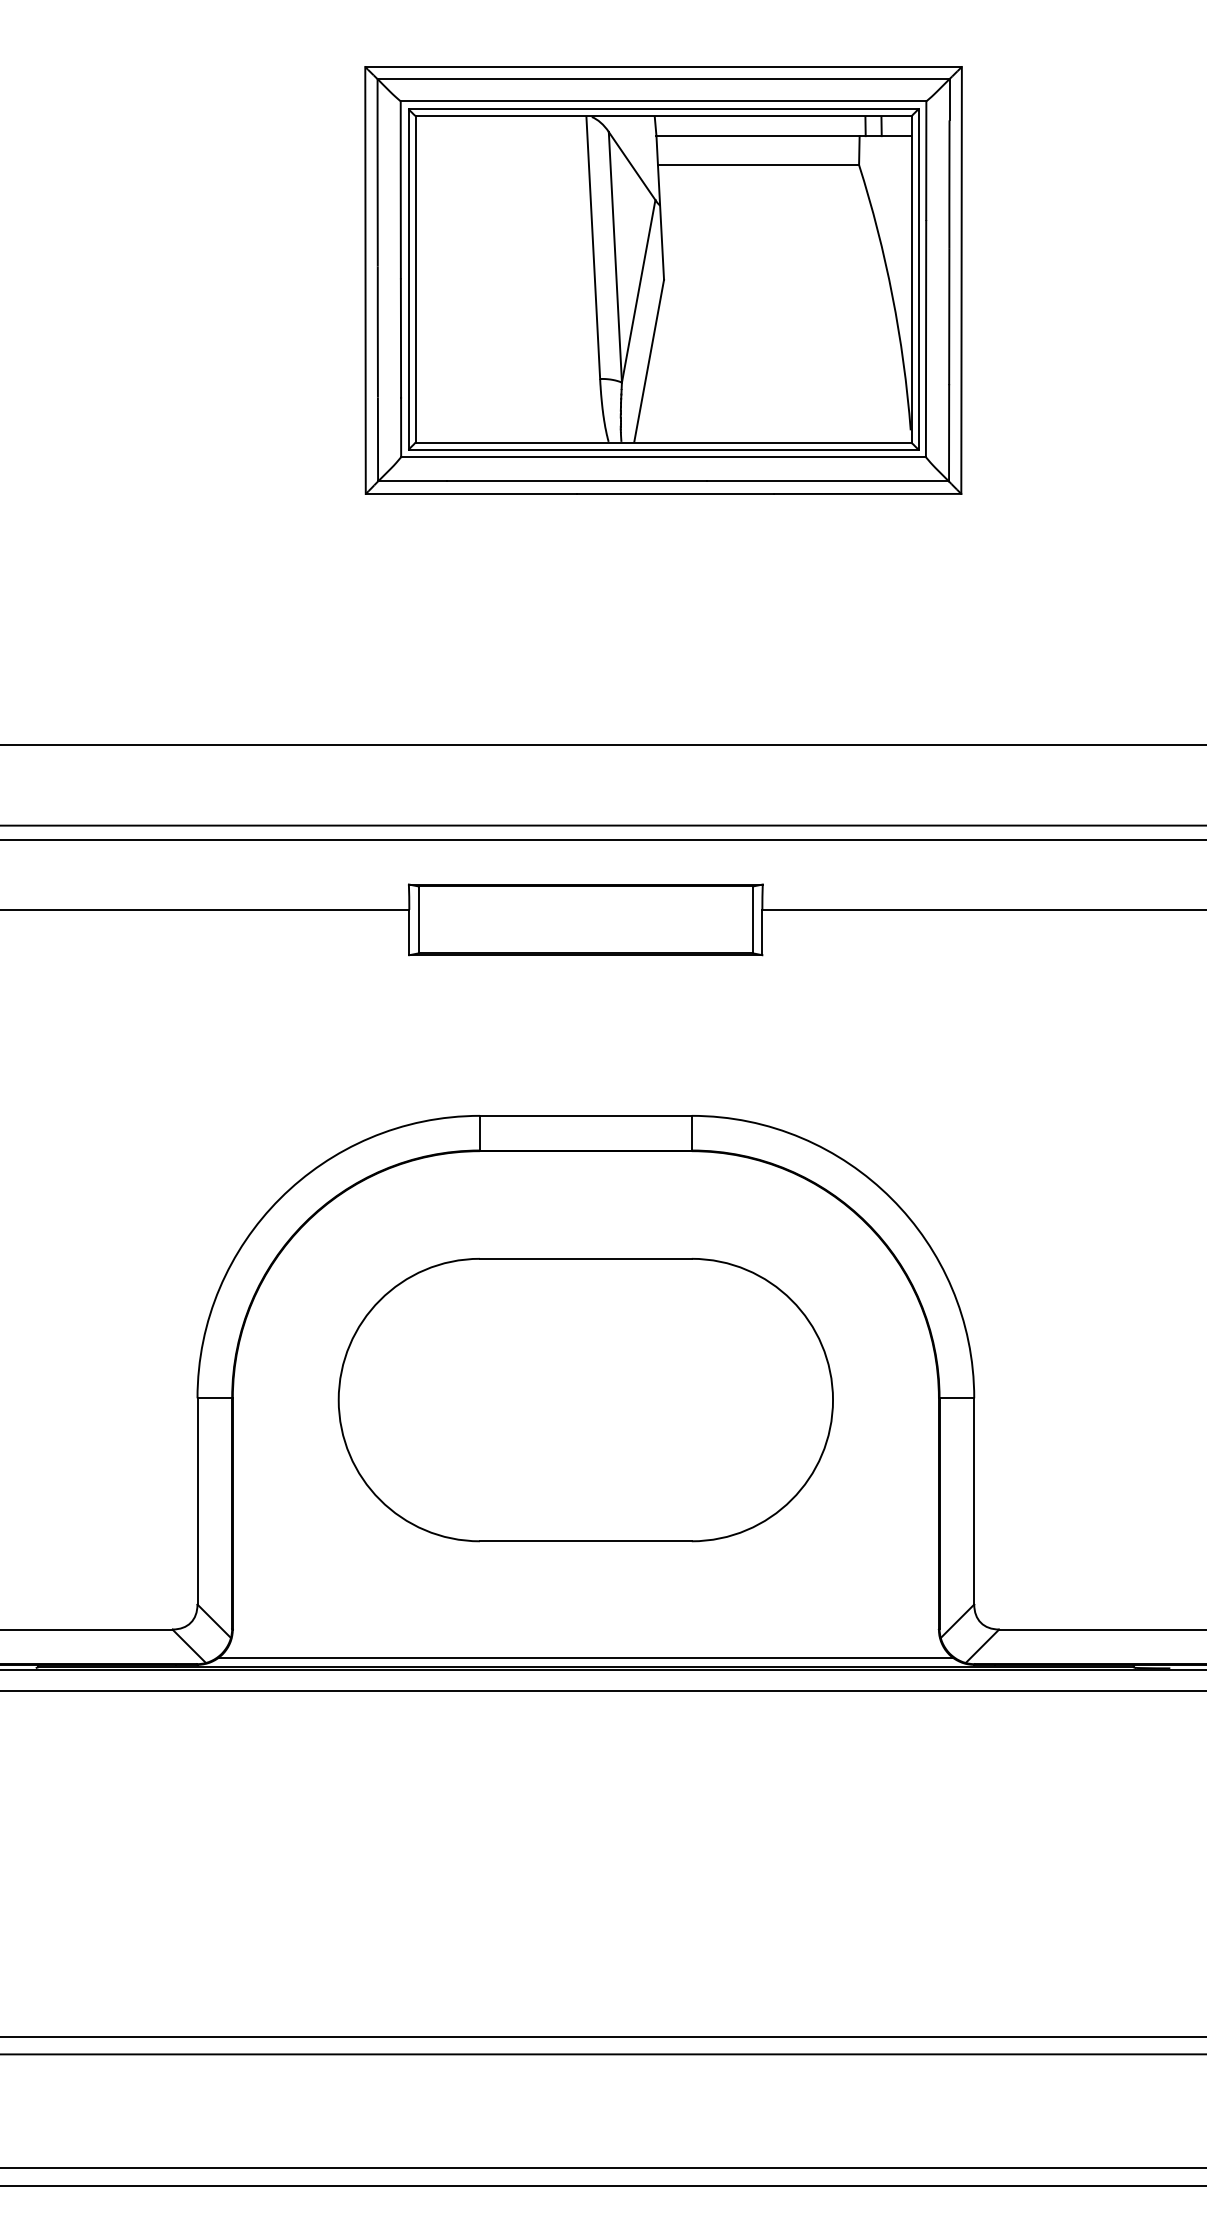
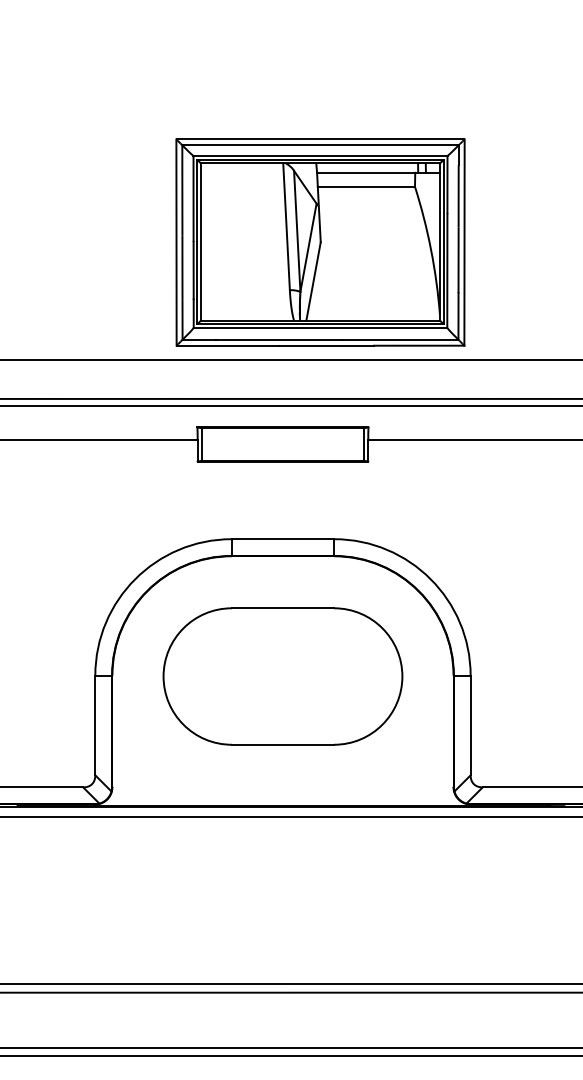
part: (663, 280) -> (320, 242), moved
line: (584, 1658) -> (282, 801), removed

